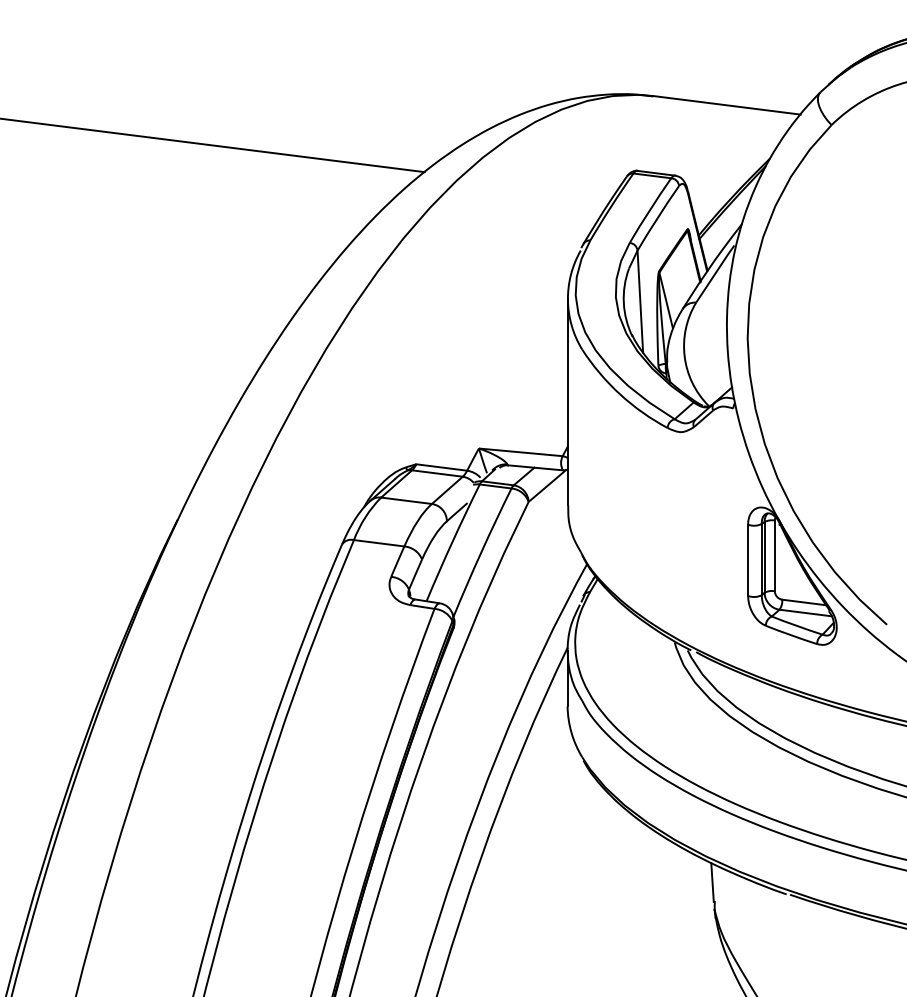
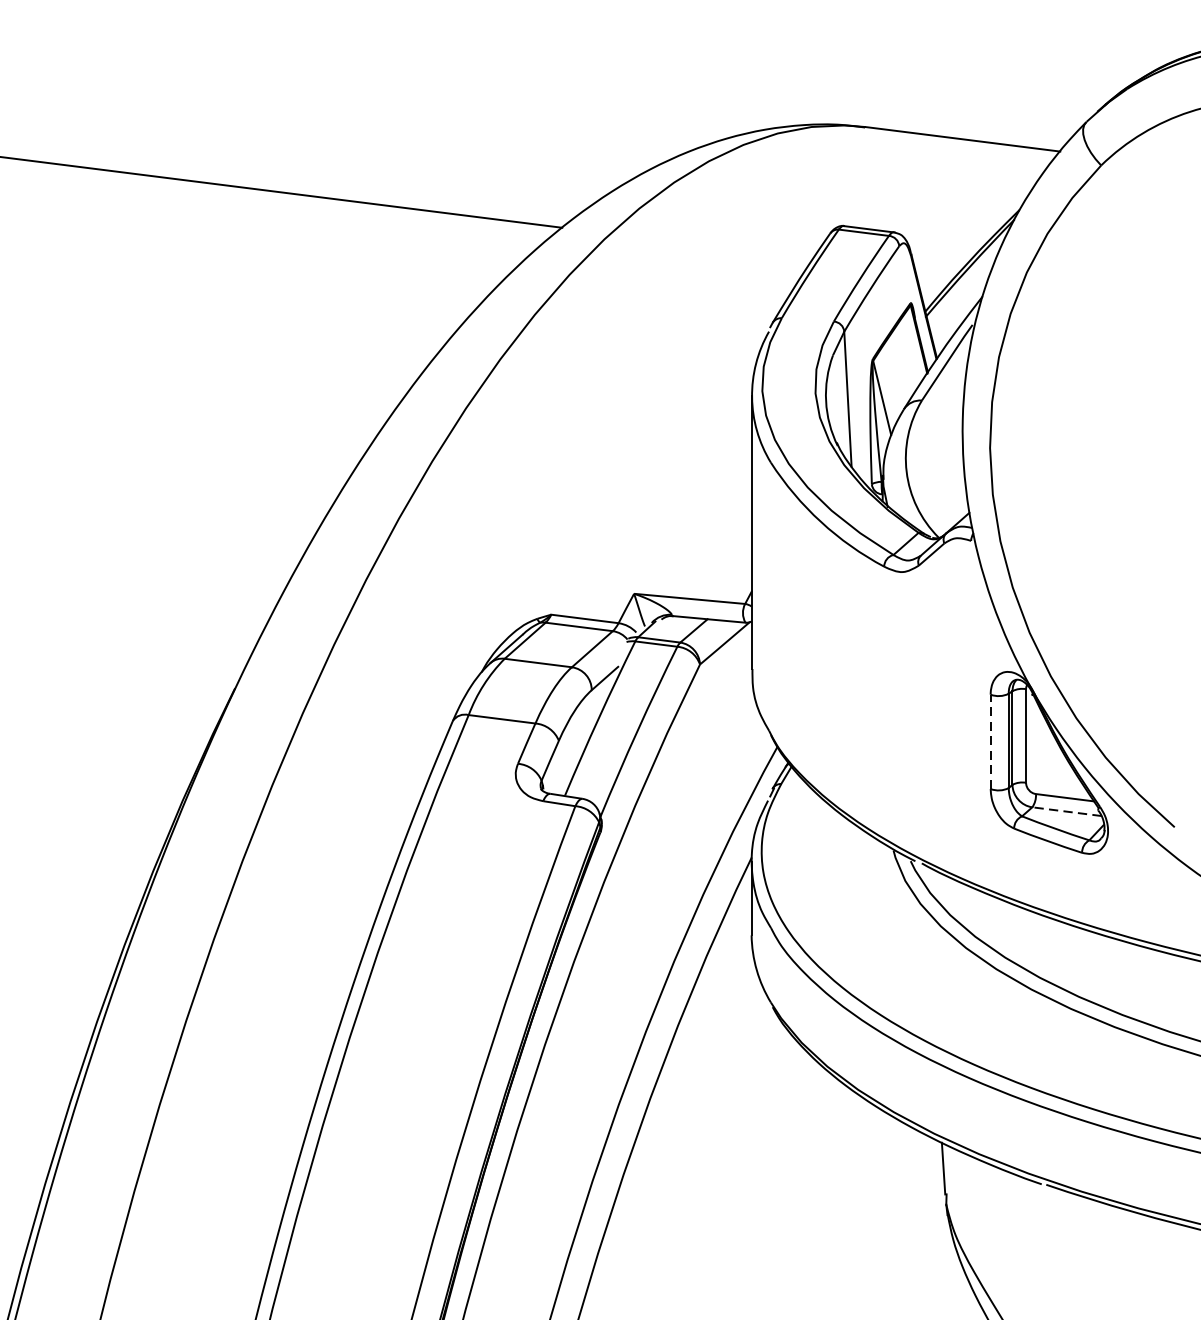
line: (748, 560) -> (991, 742), solid -> dashed
line: (805, 612) -> (1066, 810), solid -> dashed

